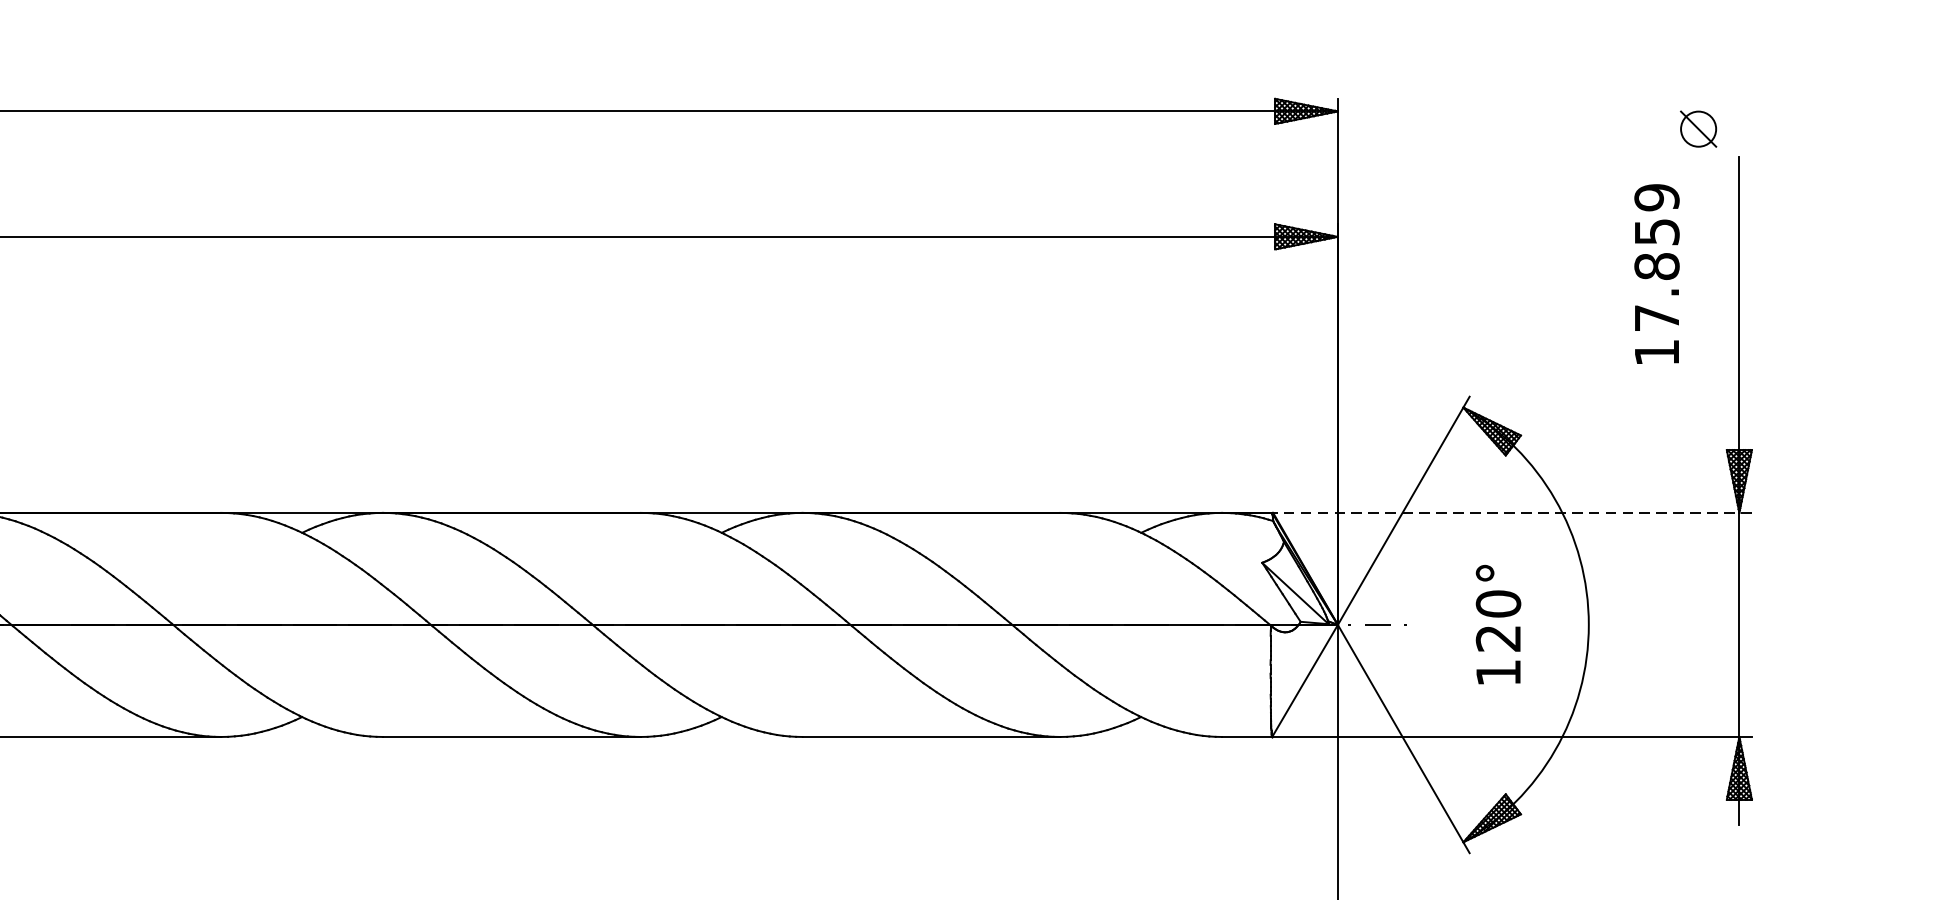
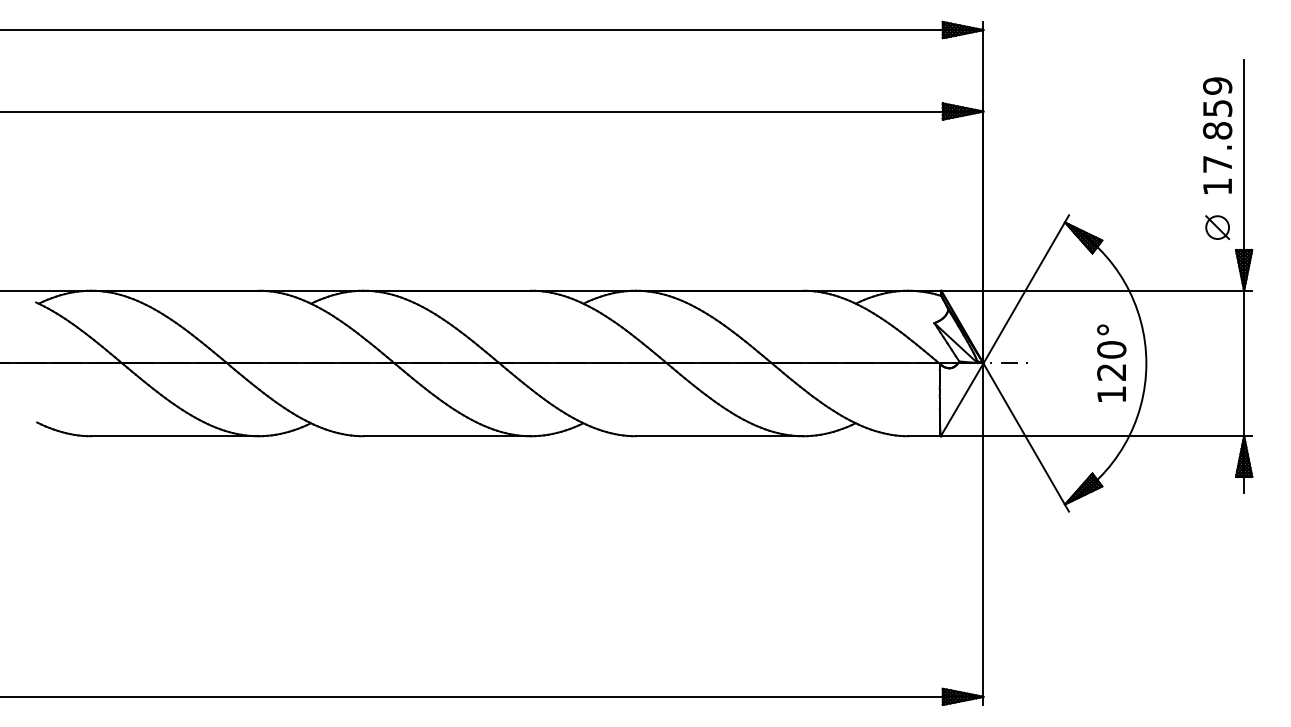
part: (1698, 128) -> (1217, 227), moved
text: (1656, 273) -> (1217, 135), moved
line: (1511, 512) -> (1096, 290), dashed -> solid
text: (1498, 623) -> (1111, 362), moved

